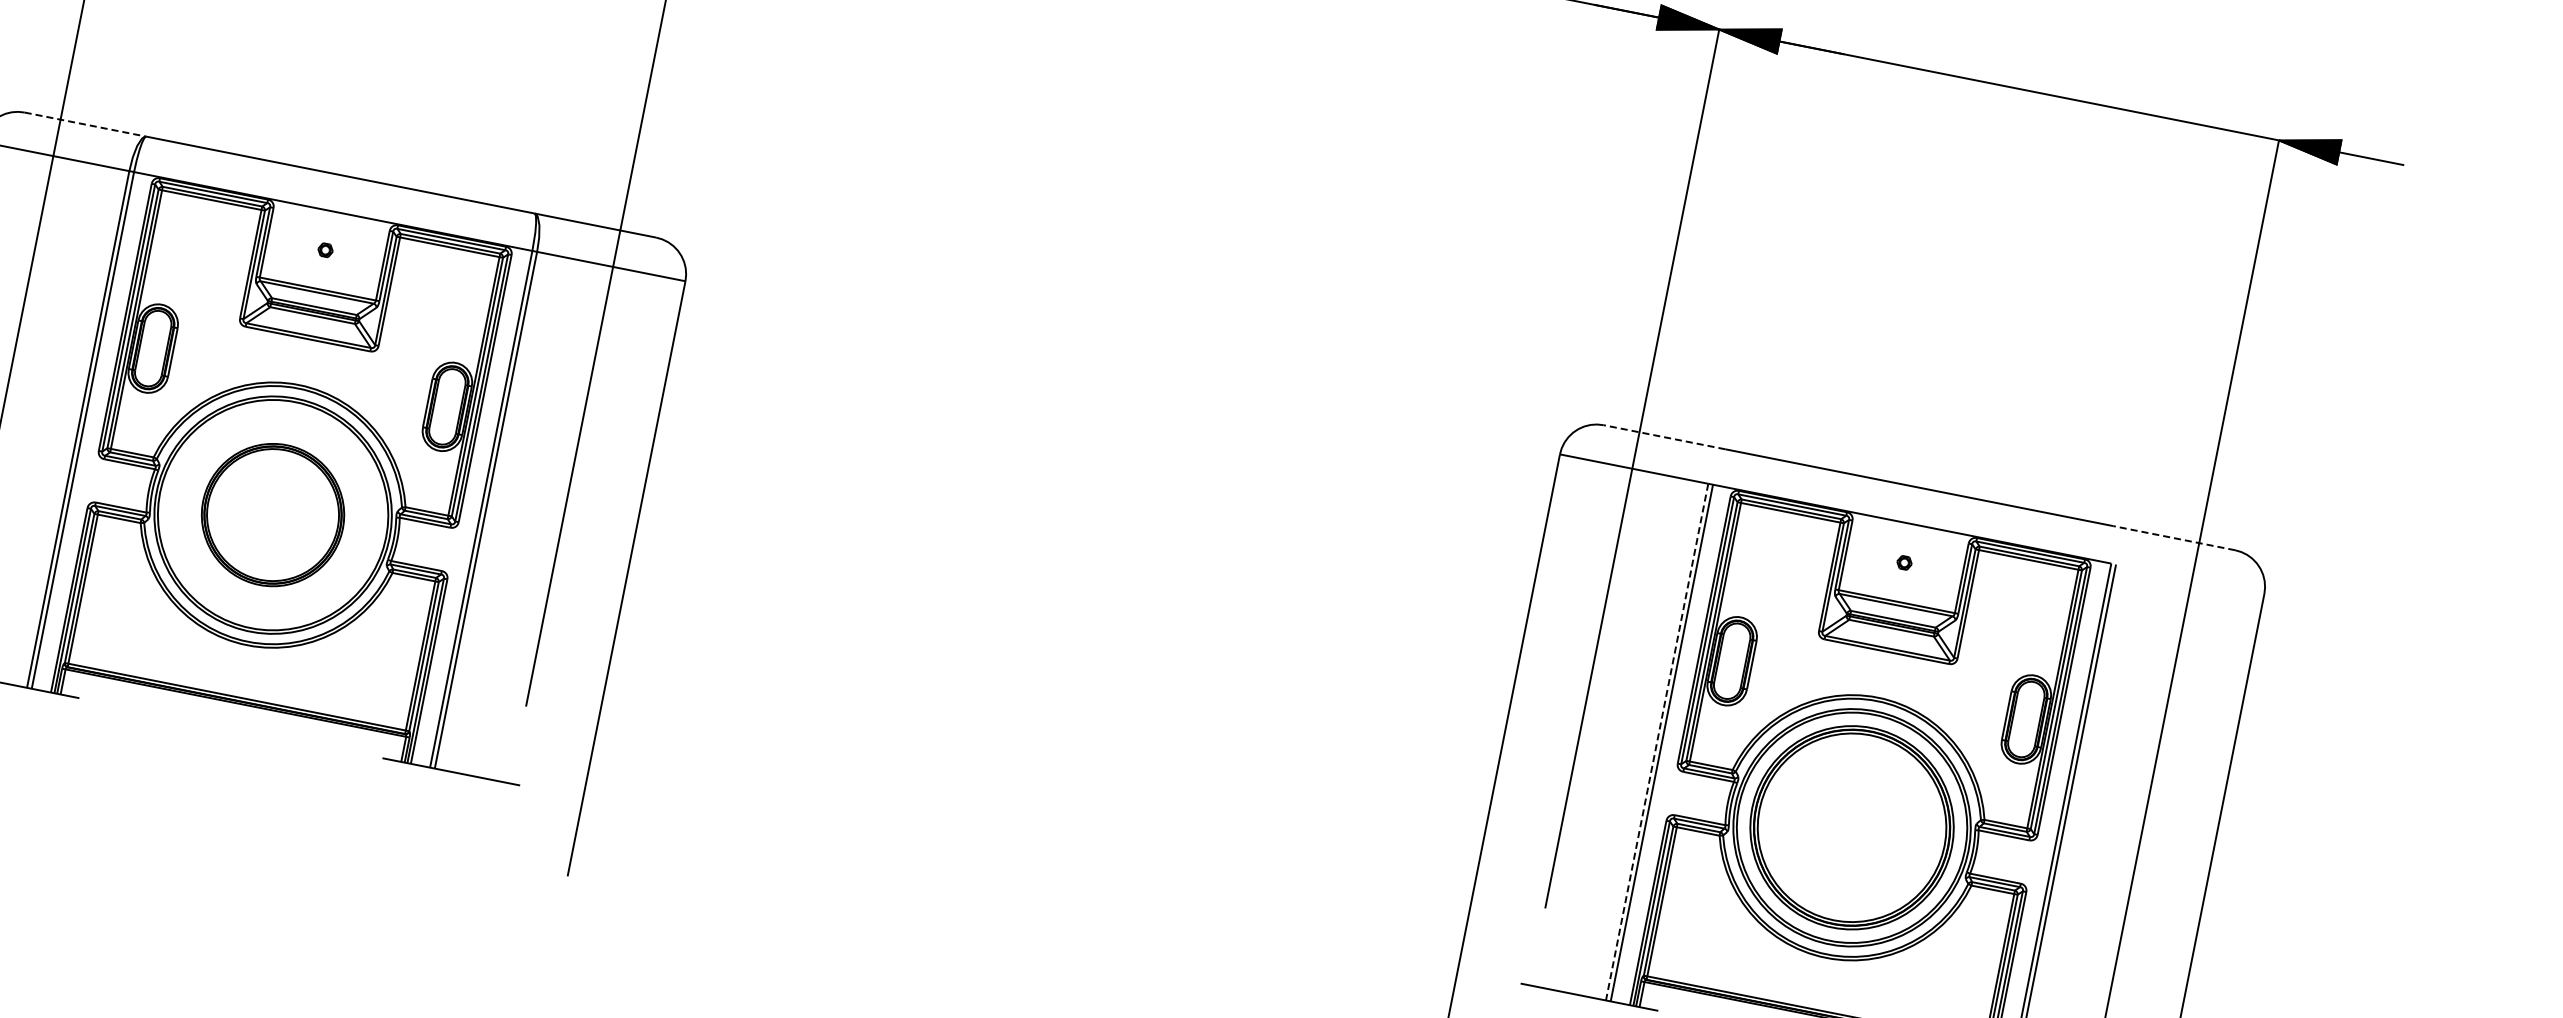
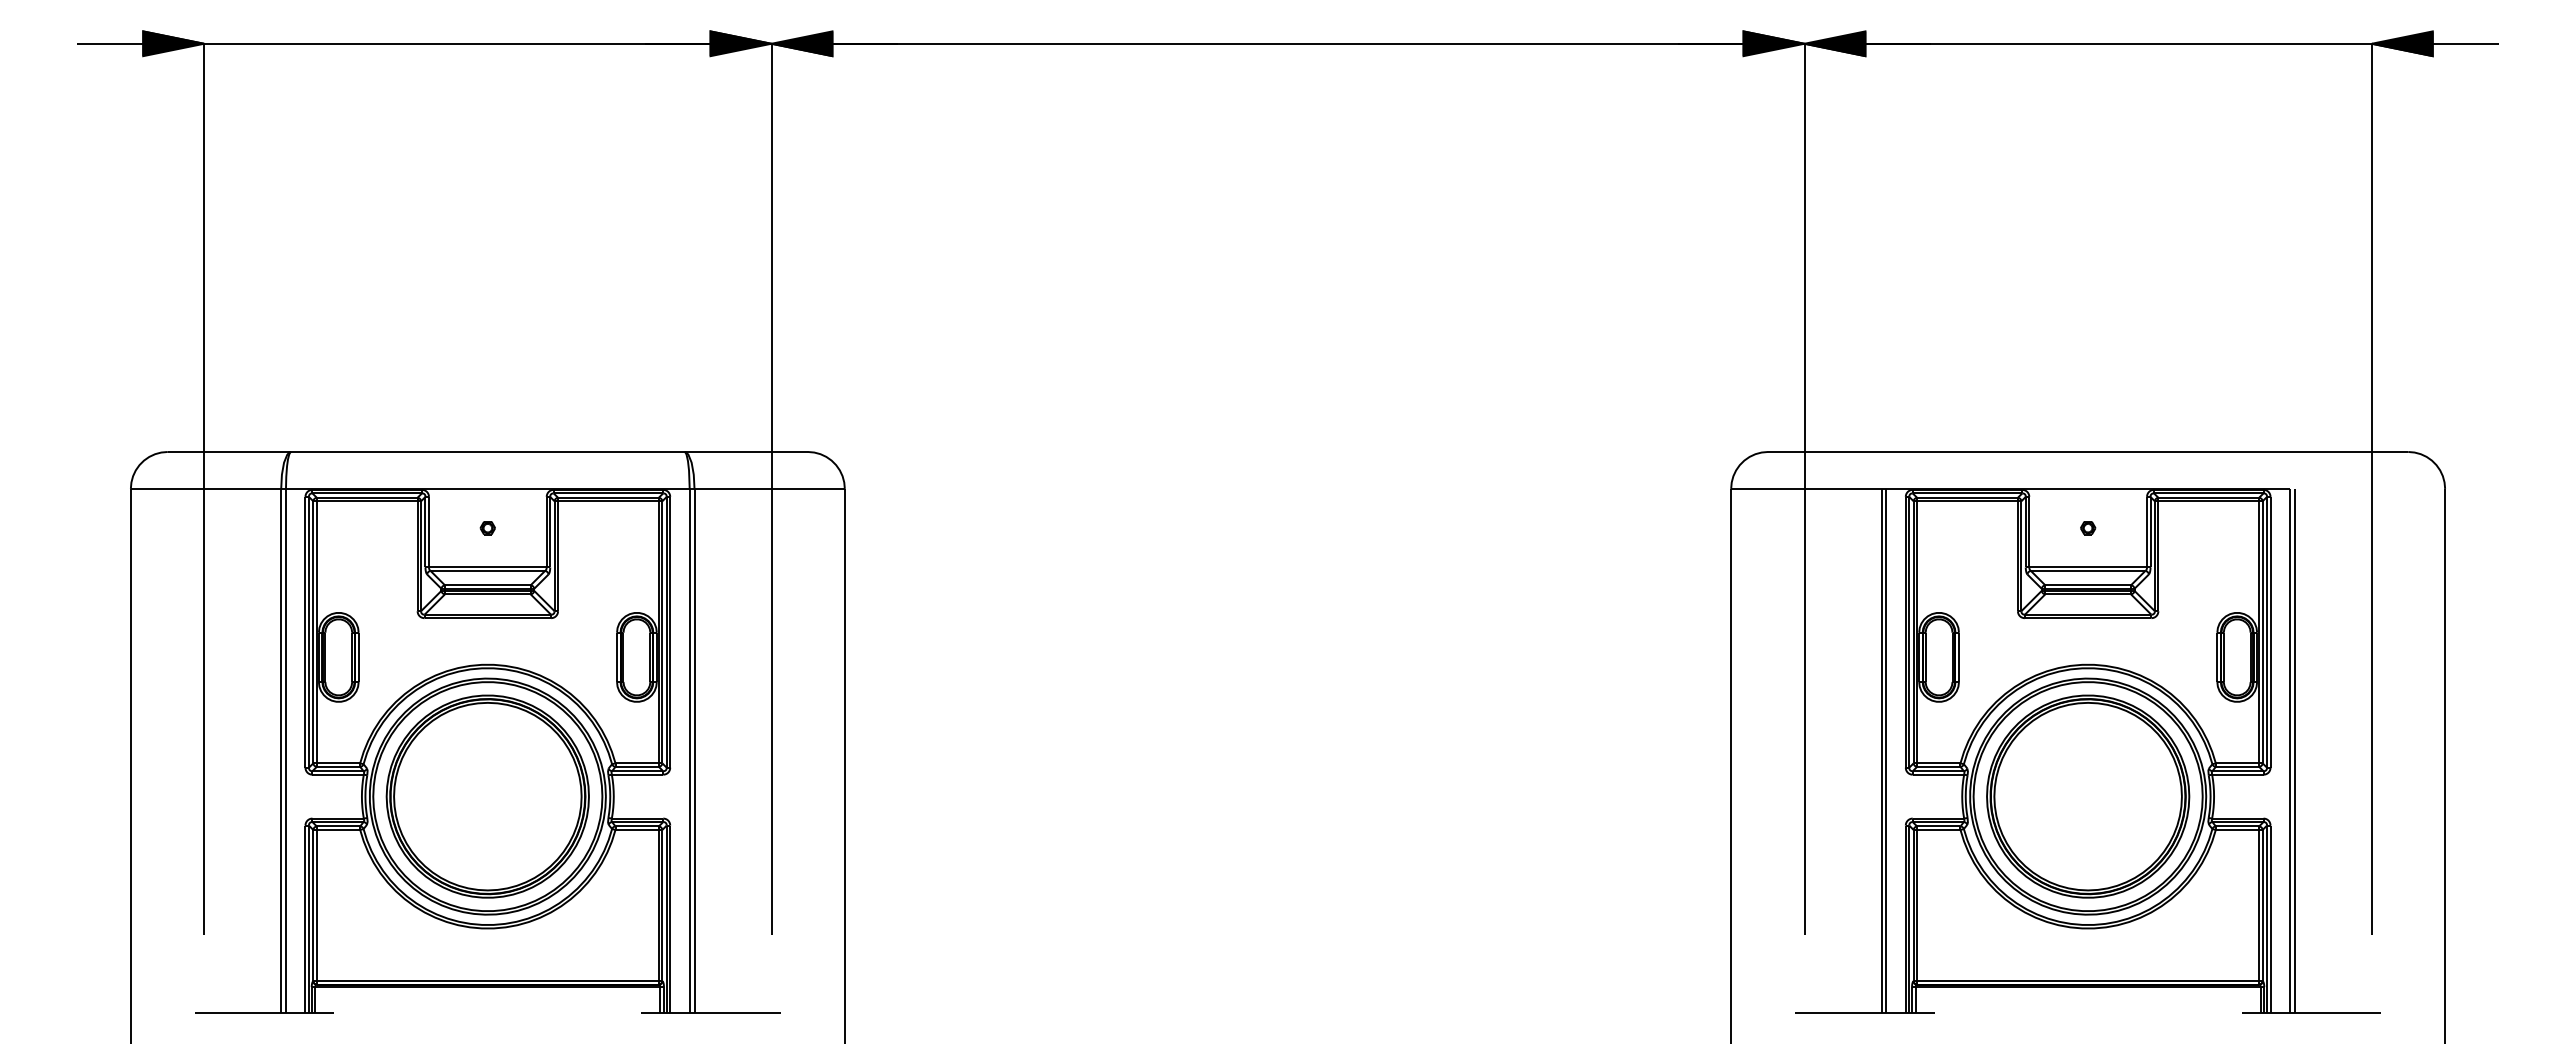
line: (85, 124) -> (229, 451), dashed -> solid
line: (1664, 436) -> (1829, 451), dashed -> solid
part: (272, 514) -> (487, 796), size x1.43
line: (2174, 537) -> (2346, 451), dashed -> solid
line: (1657, 741) -> (1881, 750), dashed -> solid

